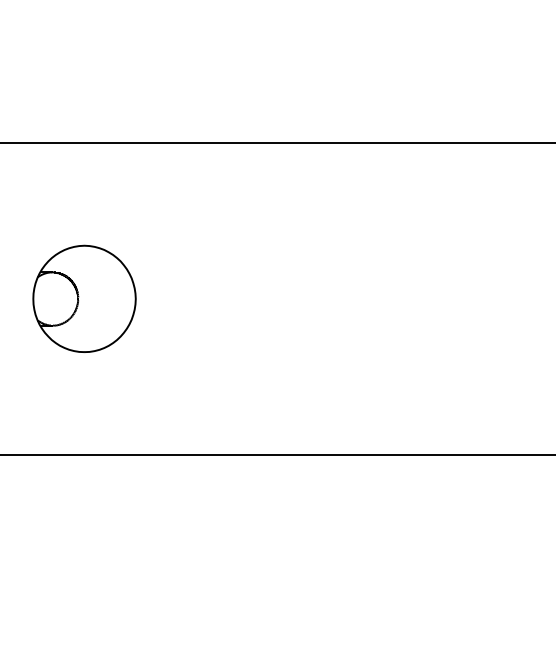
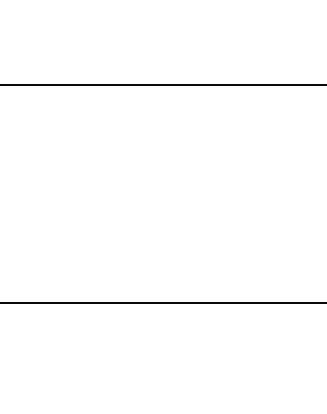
part: (84, 298) -> (85, 193), removed

